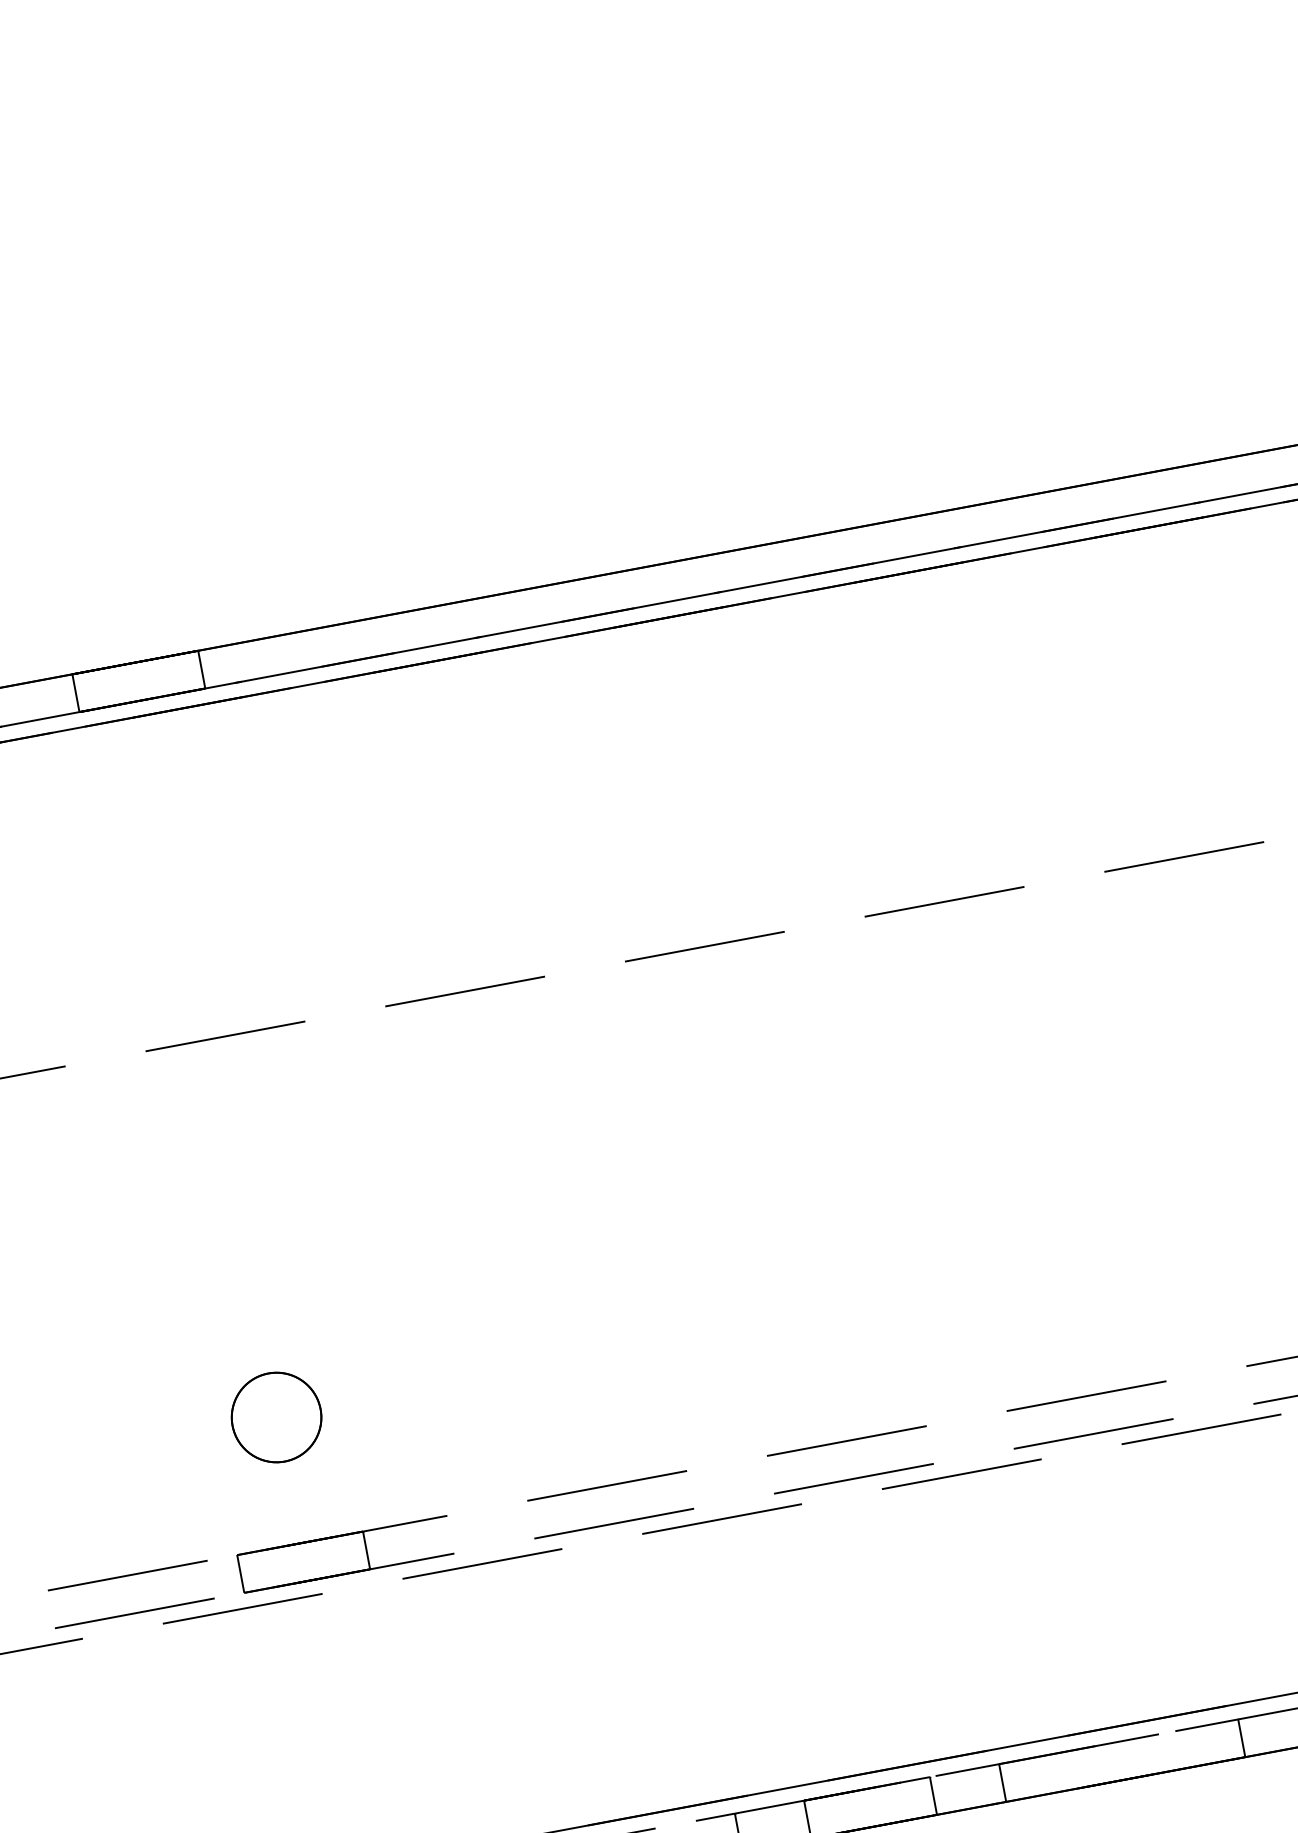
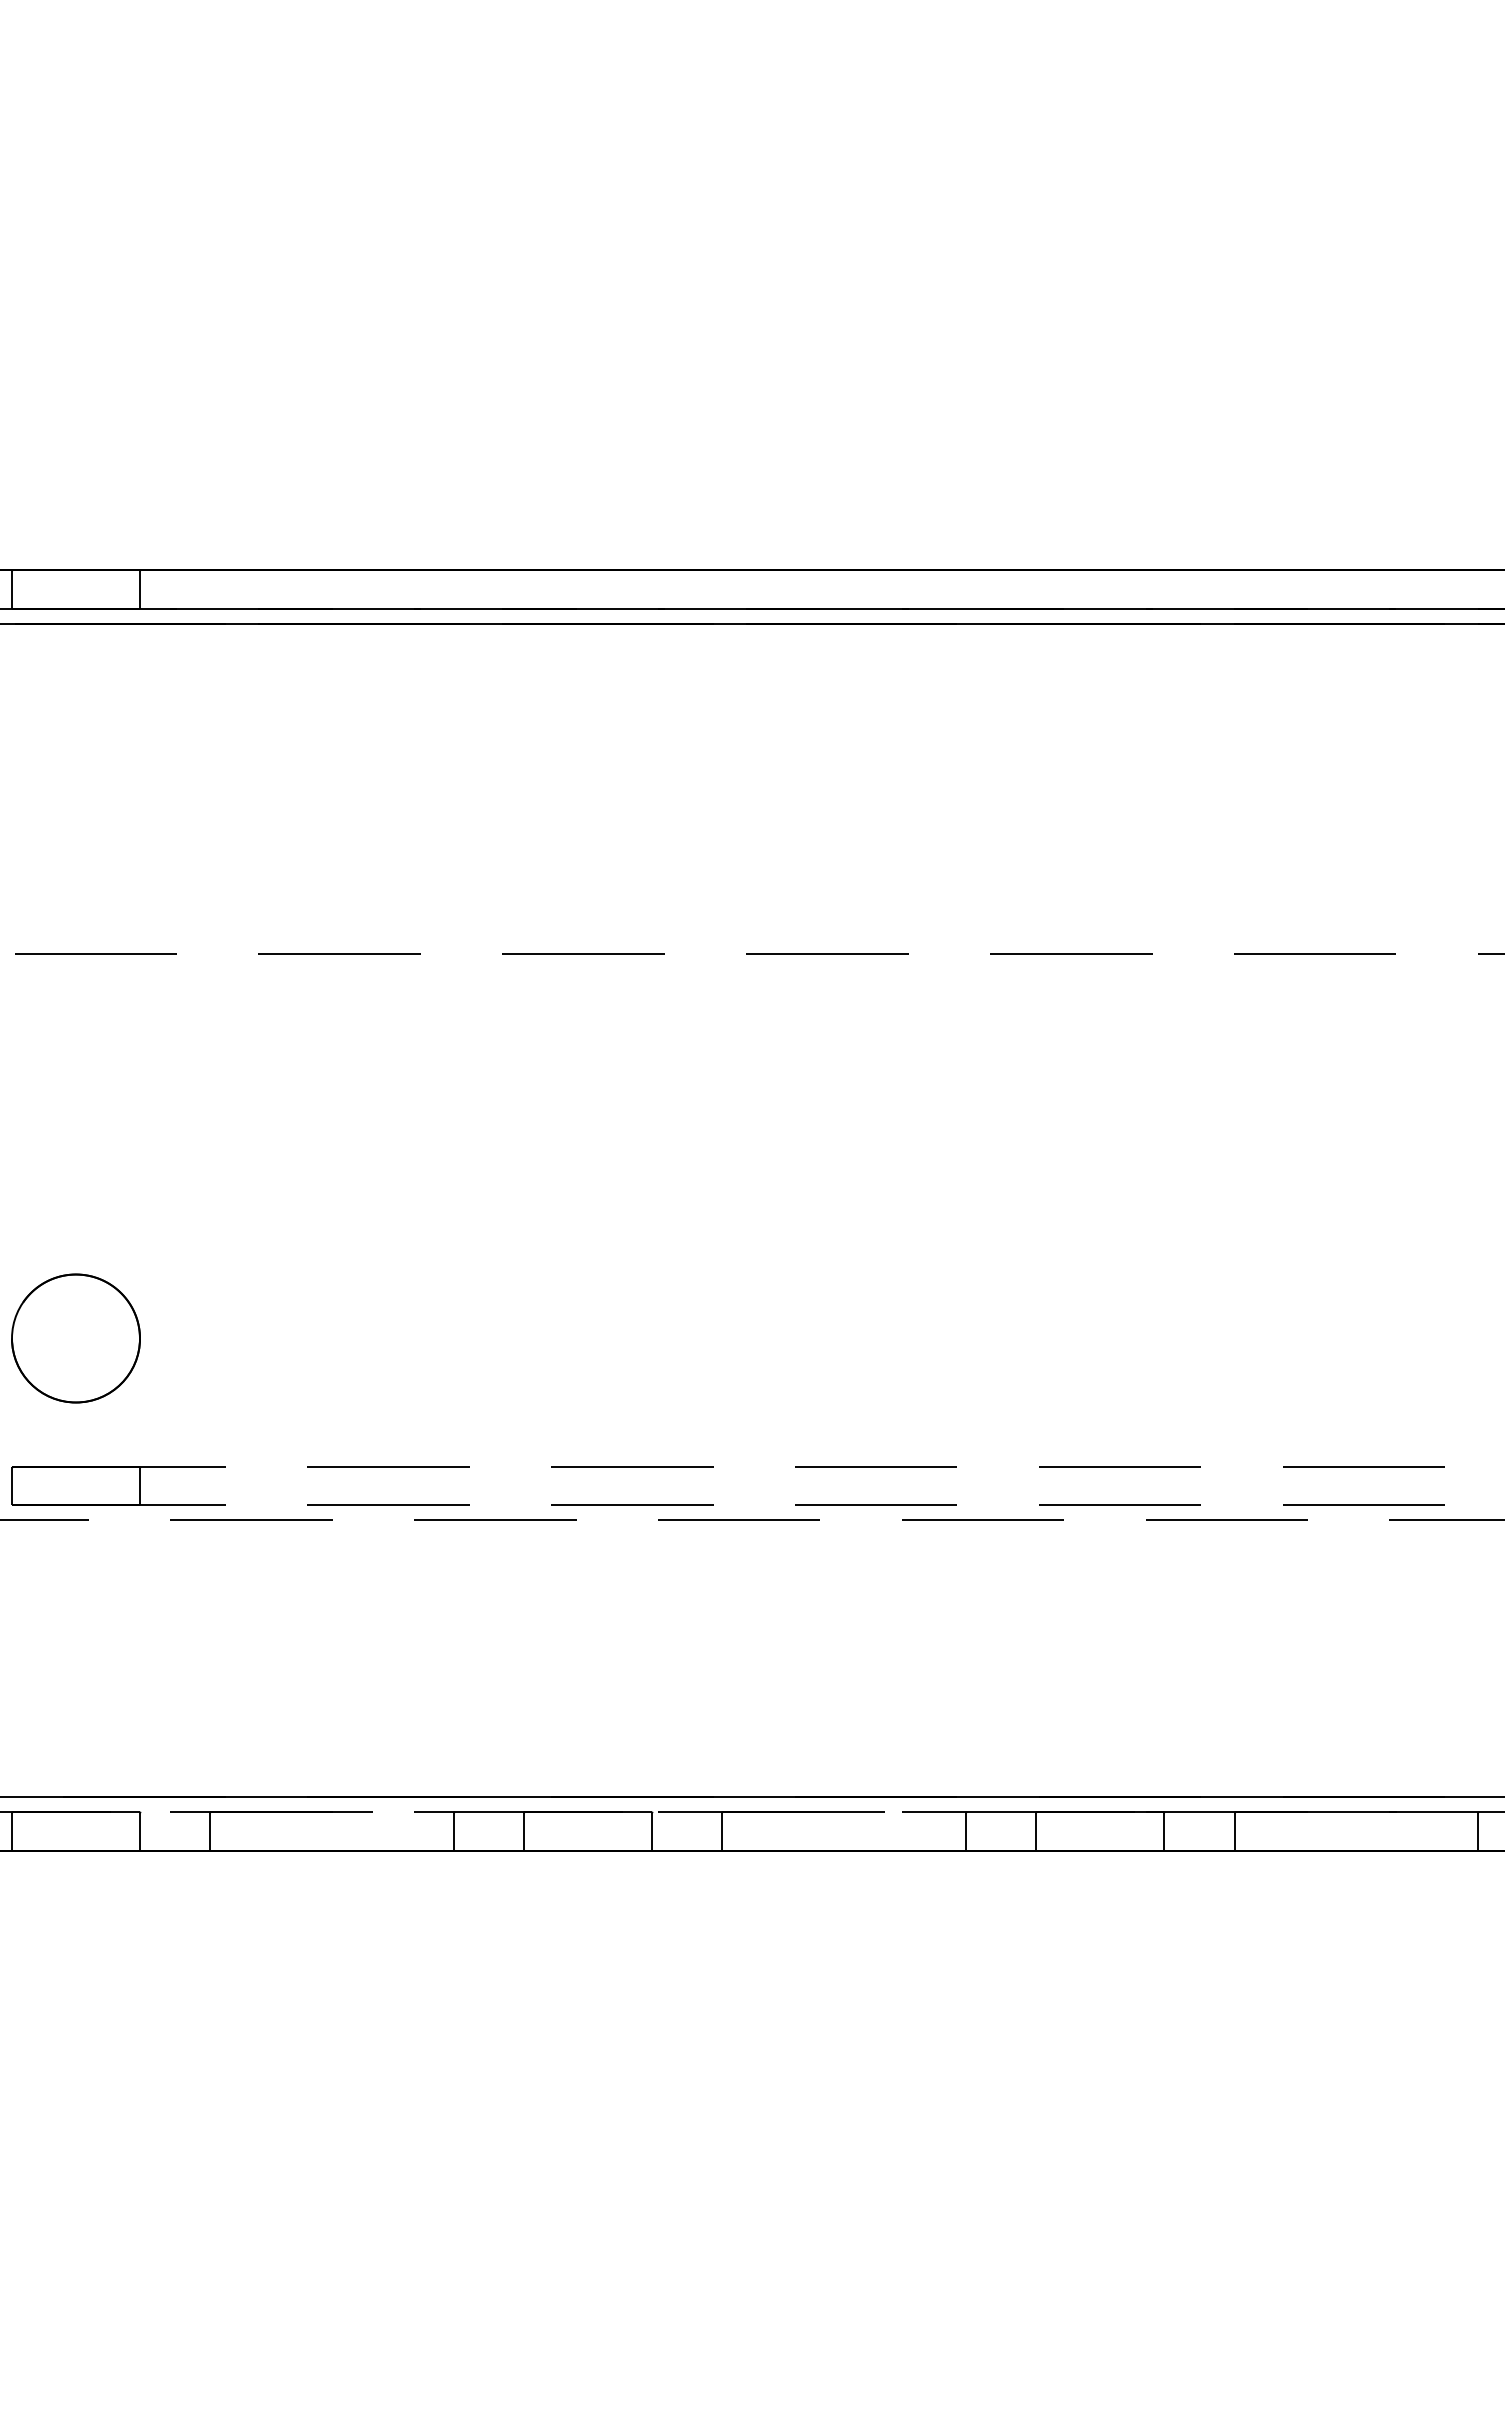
circle: (276, 1417) -> (75, 1338), size x1.43

